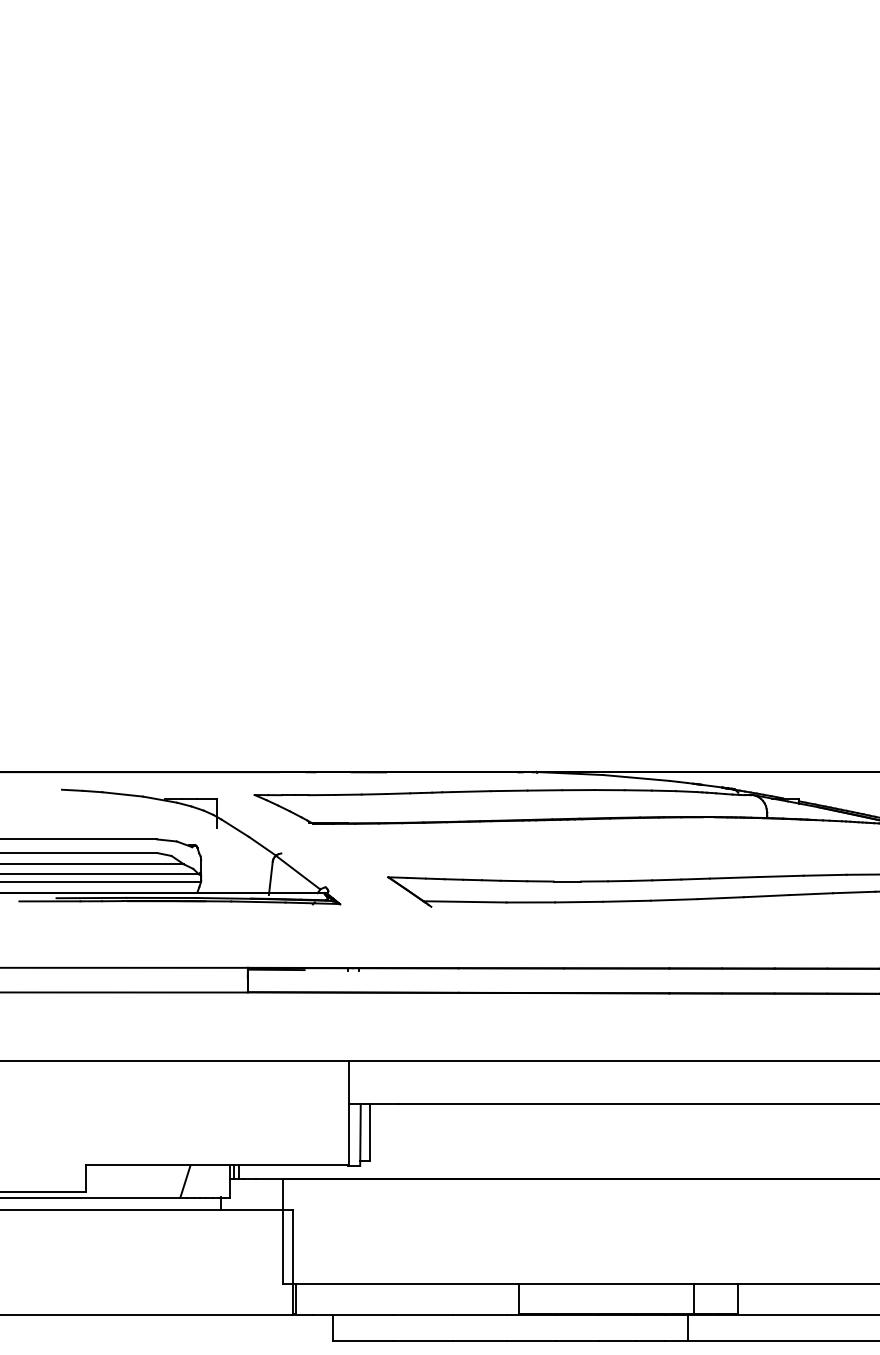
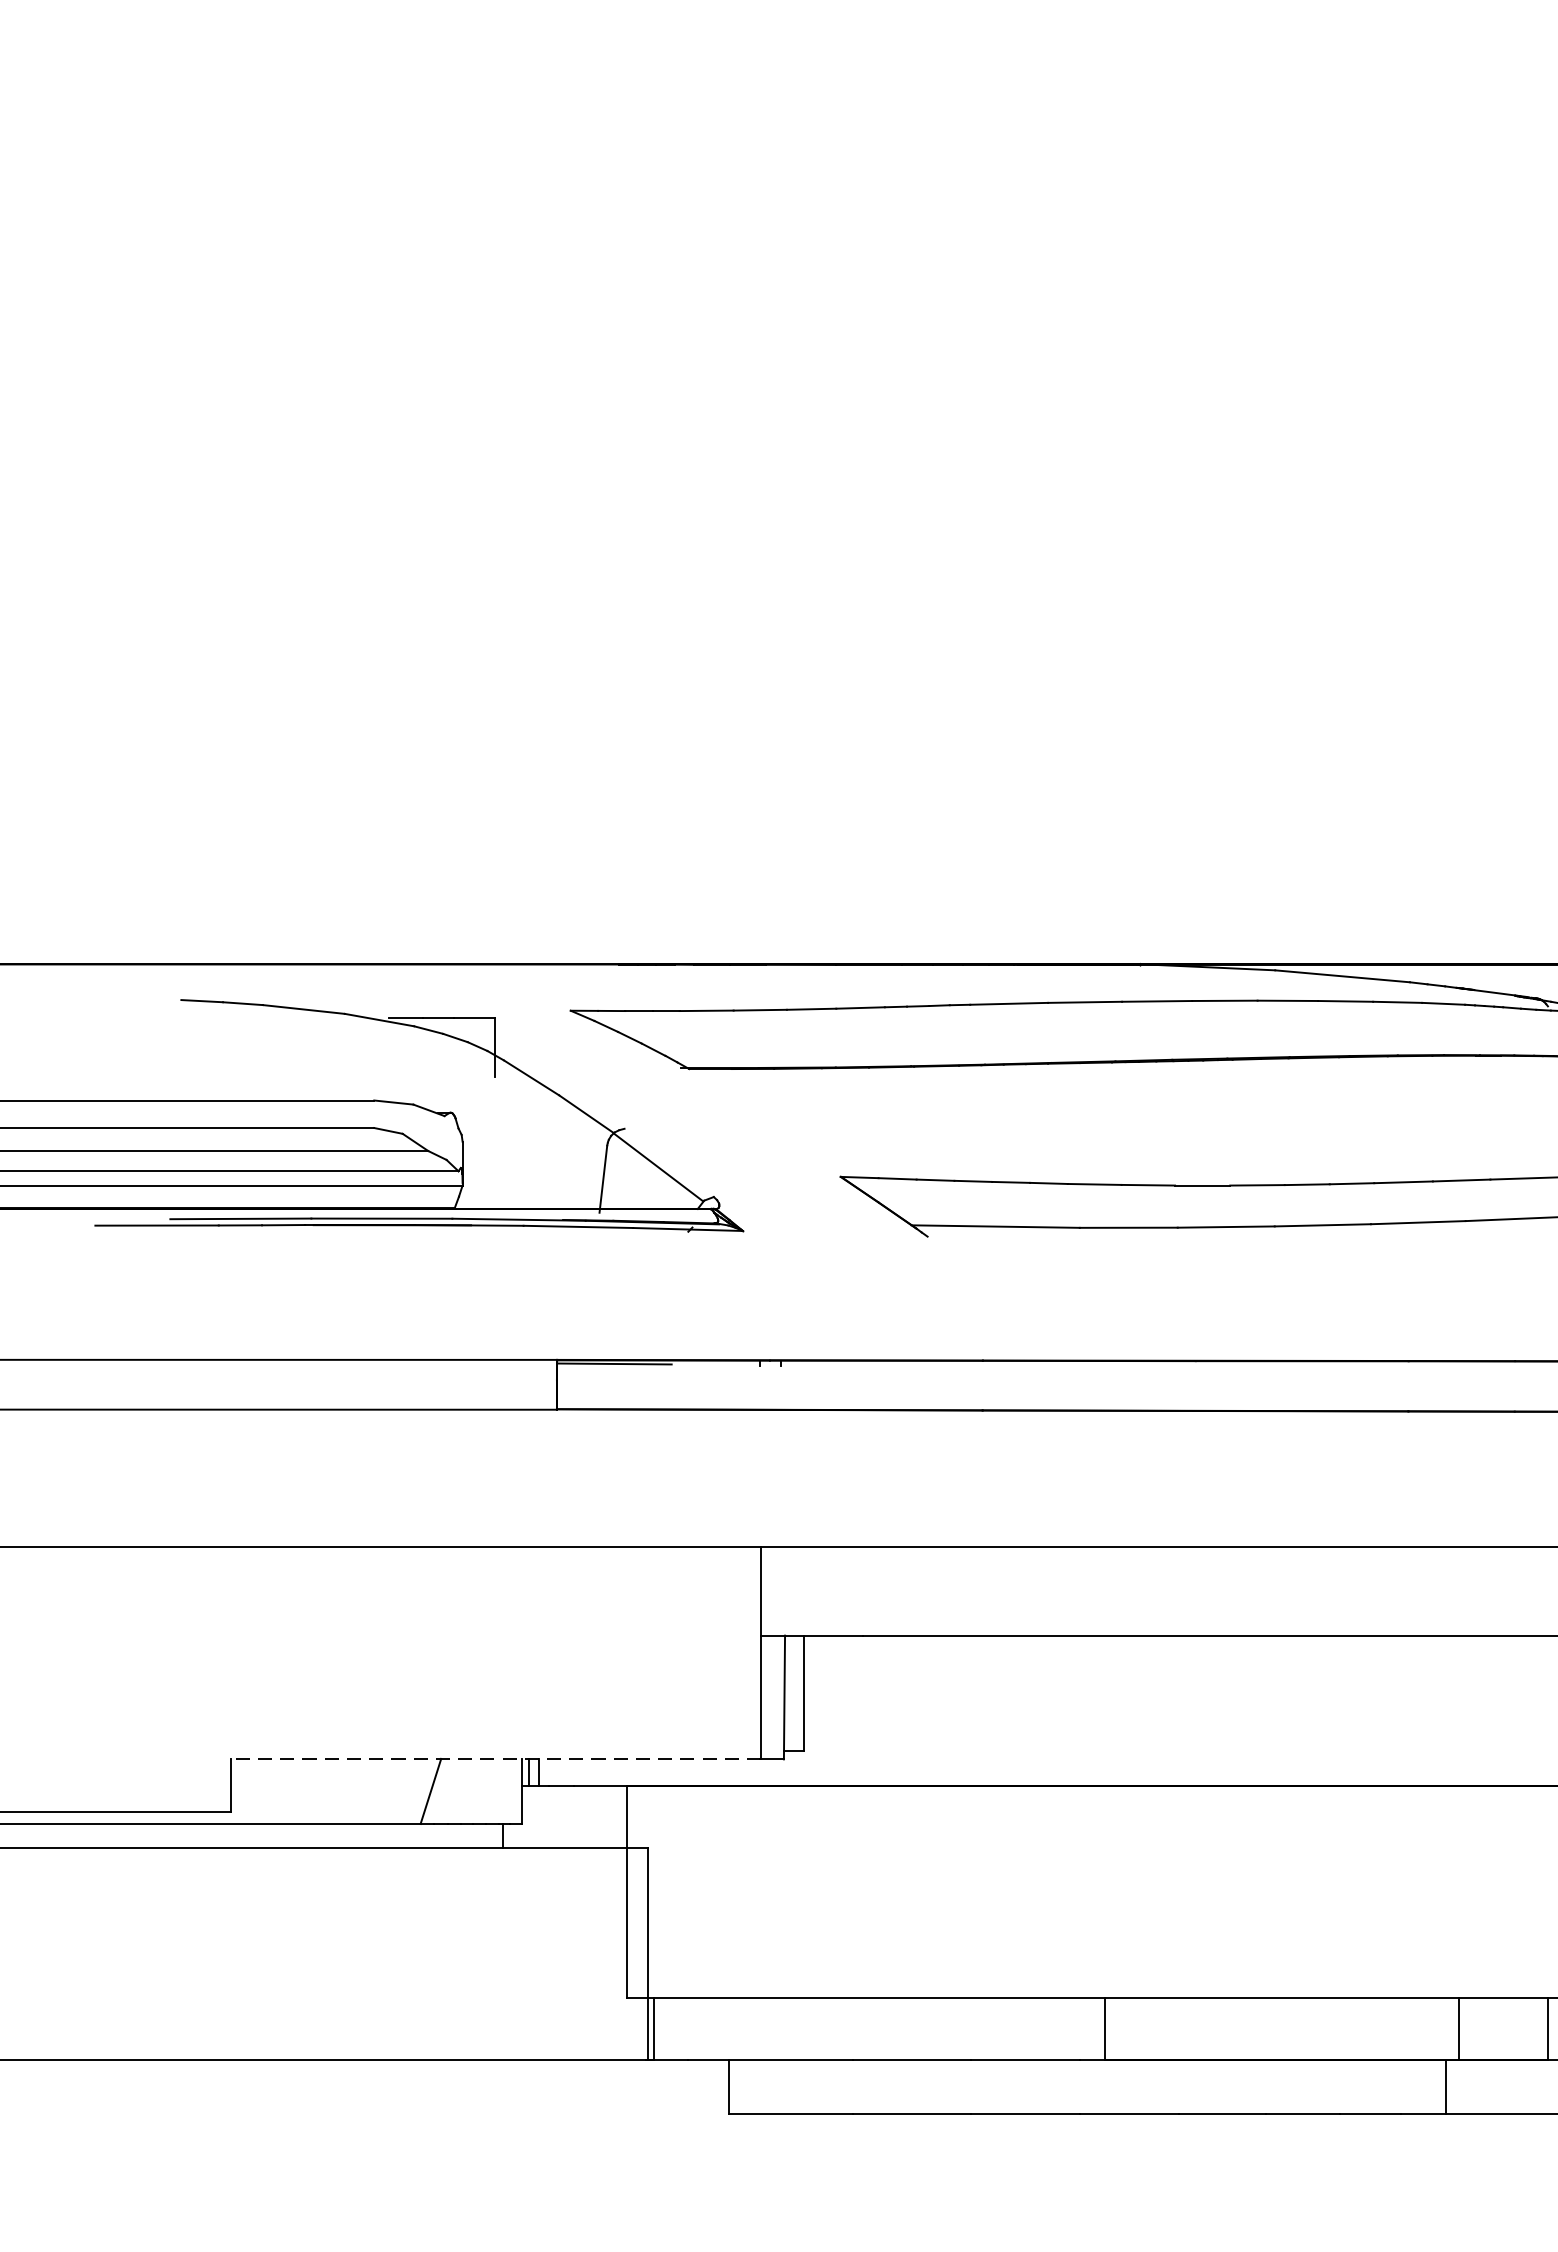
line: (217, 1165) -> (495, 1759), solid -> dashed

